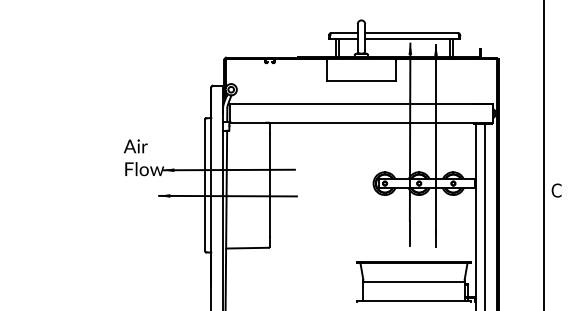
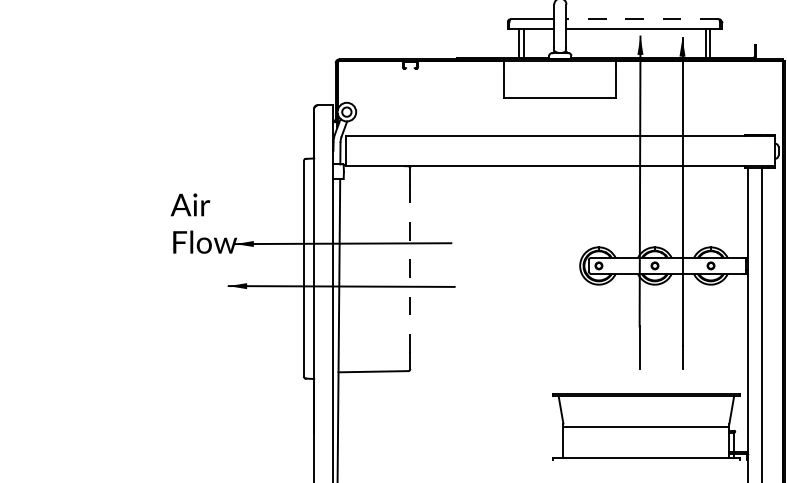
line: (411, 33) -> (642, 19), solid -> dashed
line: (269, 185) -> (409, 269), solid -> dashed

